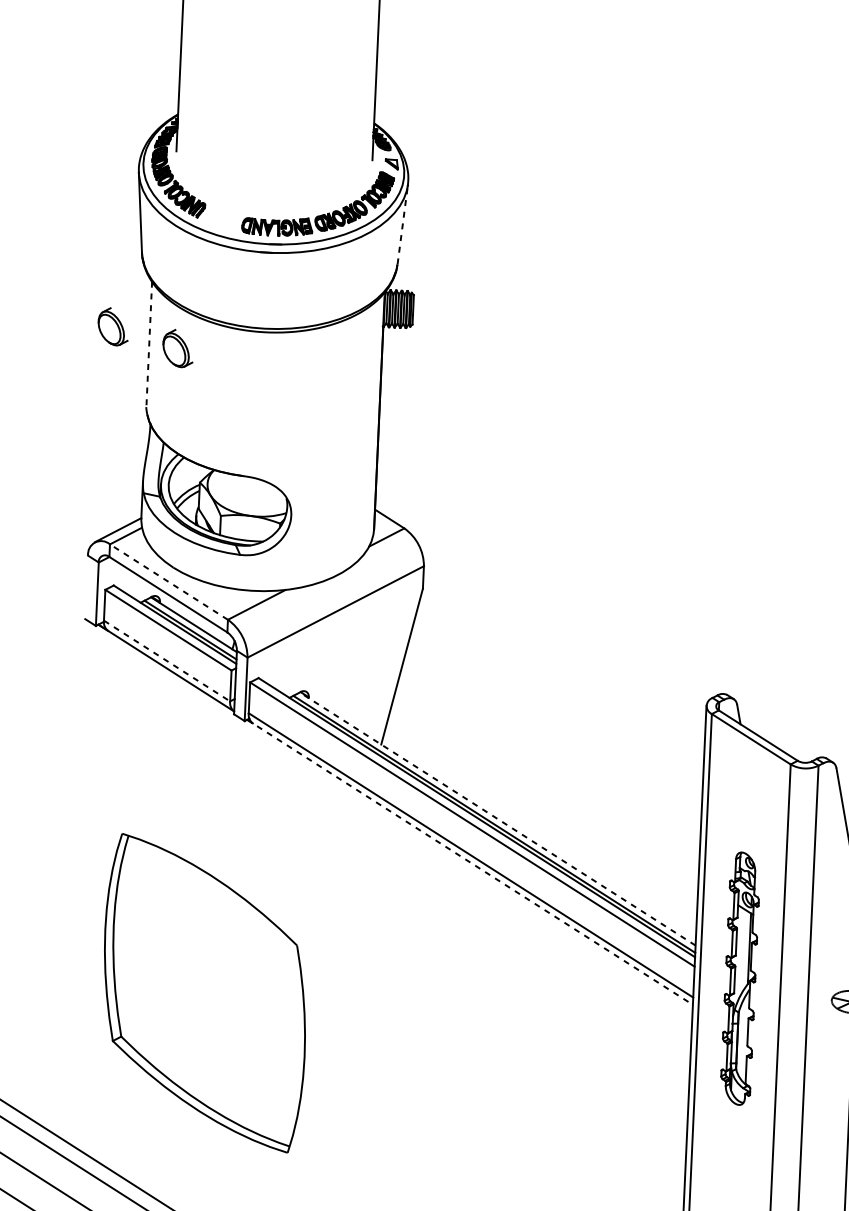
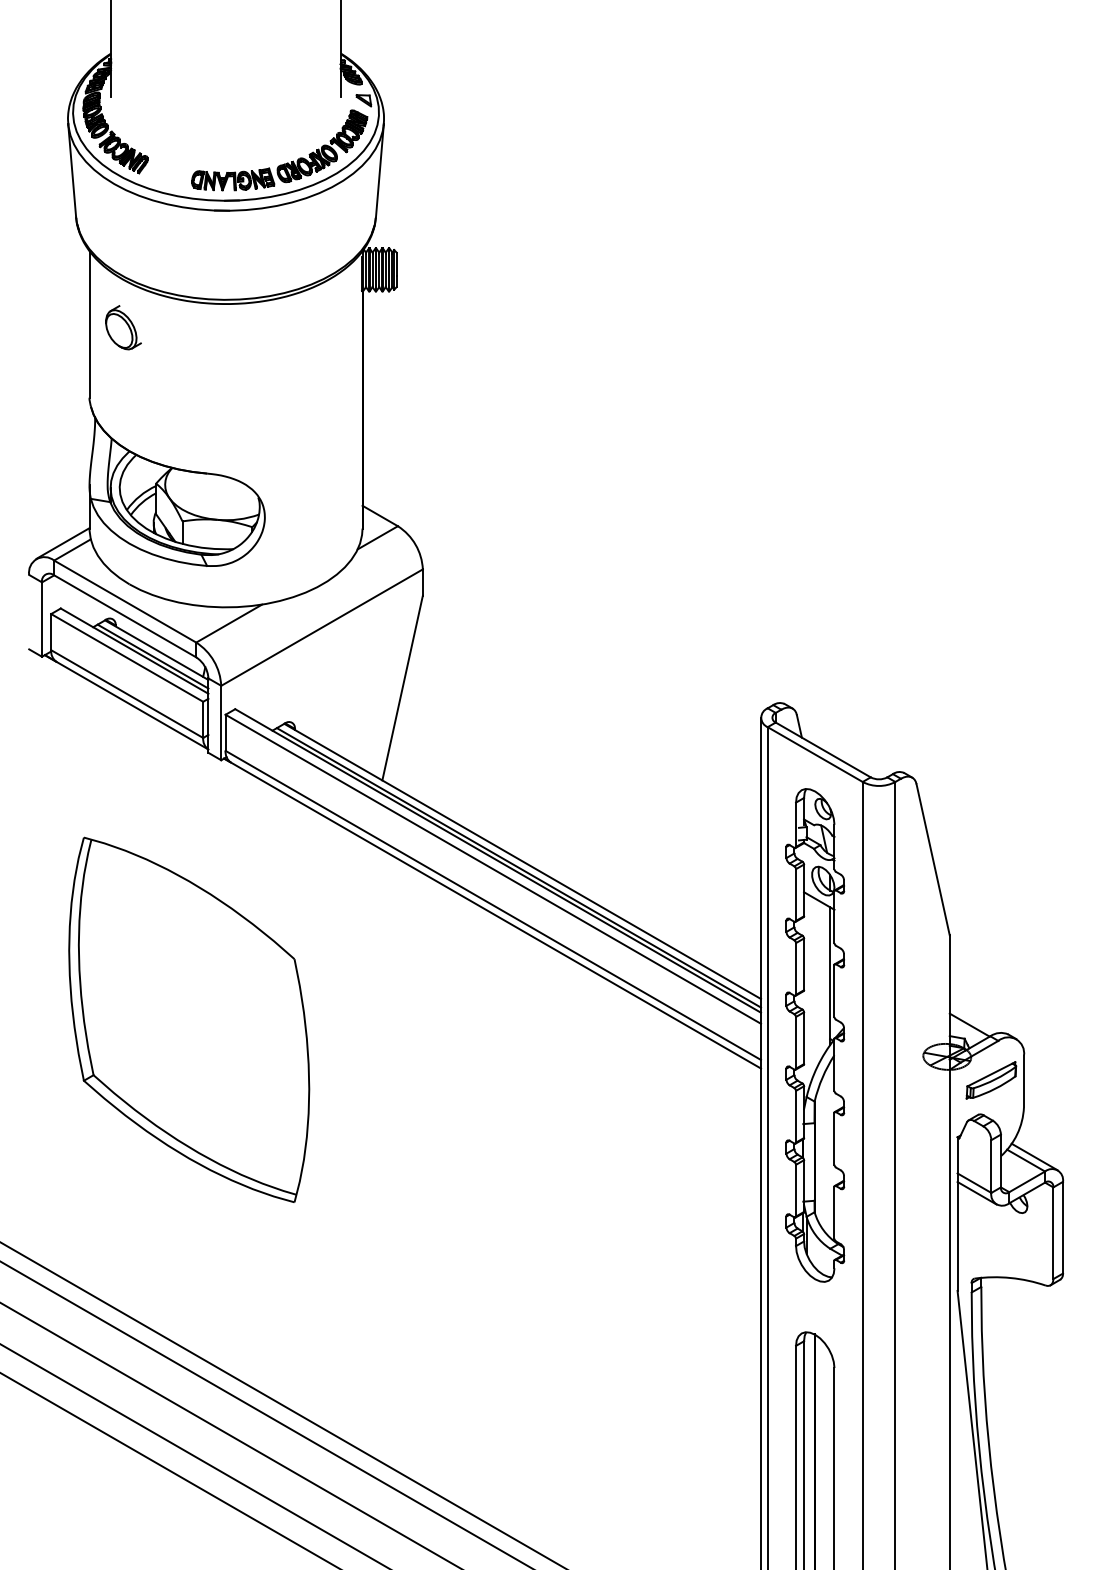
line: (402, 224) -> (379, 170), dashed -> solid
part: (113, 326) -> (46, 305), removed
line: (149, 344) -> (89, 324), dashed -> solid
line: (168, 582) -> (124, 601), dashed -> solid
line: (167, 661) -> (127, 694), dashed -> solid
line: (497, 819) -> (522, 861), dashed -> solid
line: (470, 862) -> (492, 913), dashed -> solid
part: (740, 978) -> (815, 1035), size x1.67
part: (205, 992) -> (189, 1019), moved

